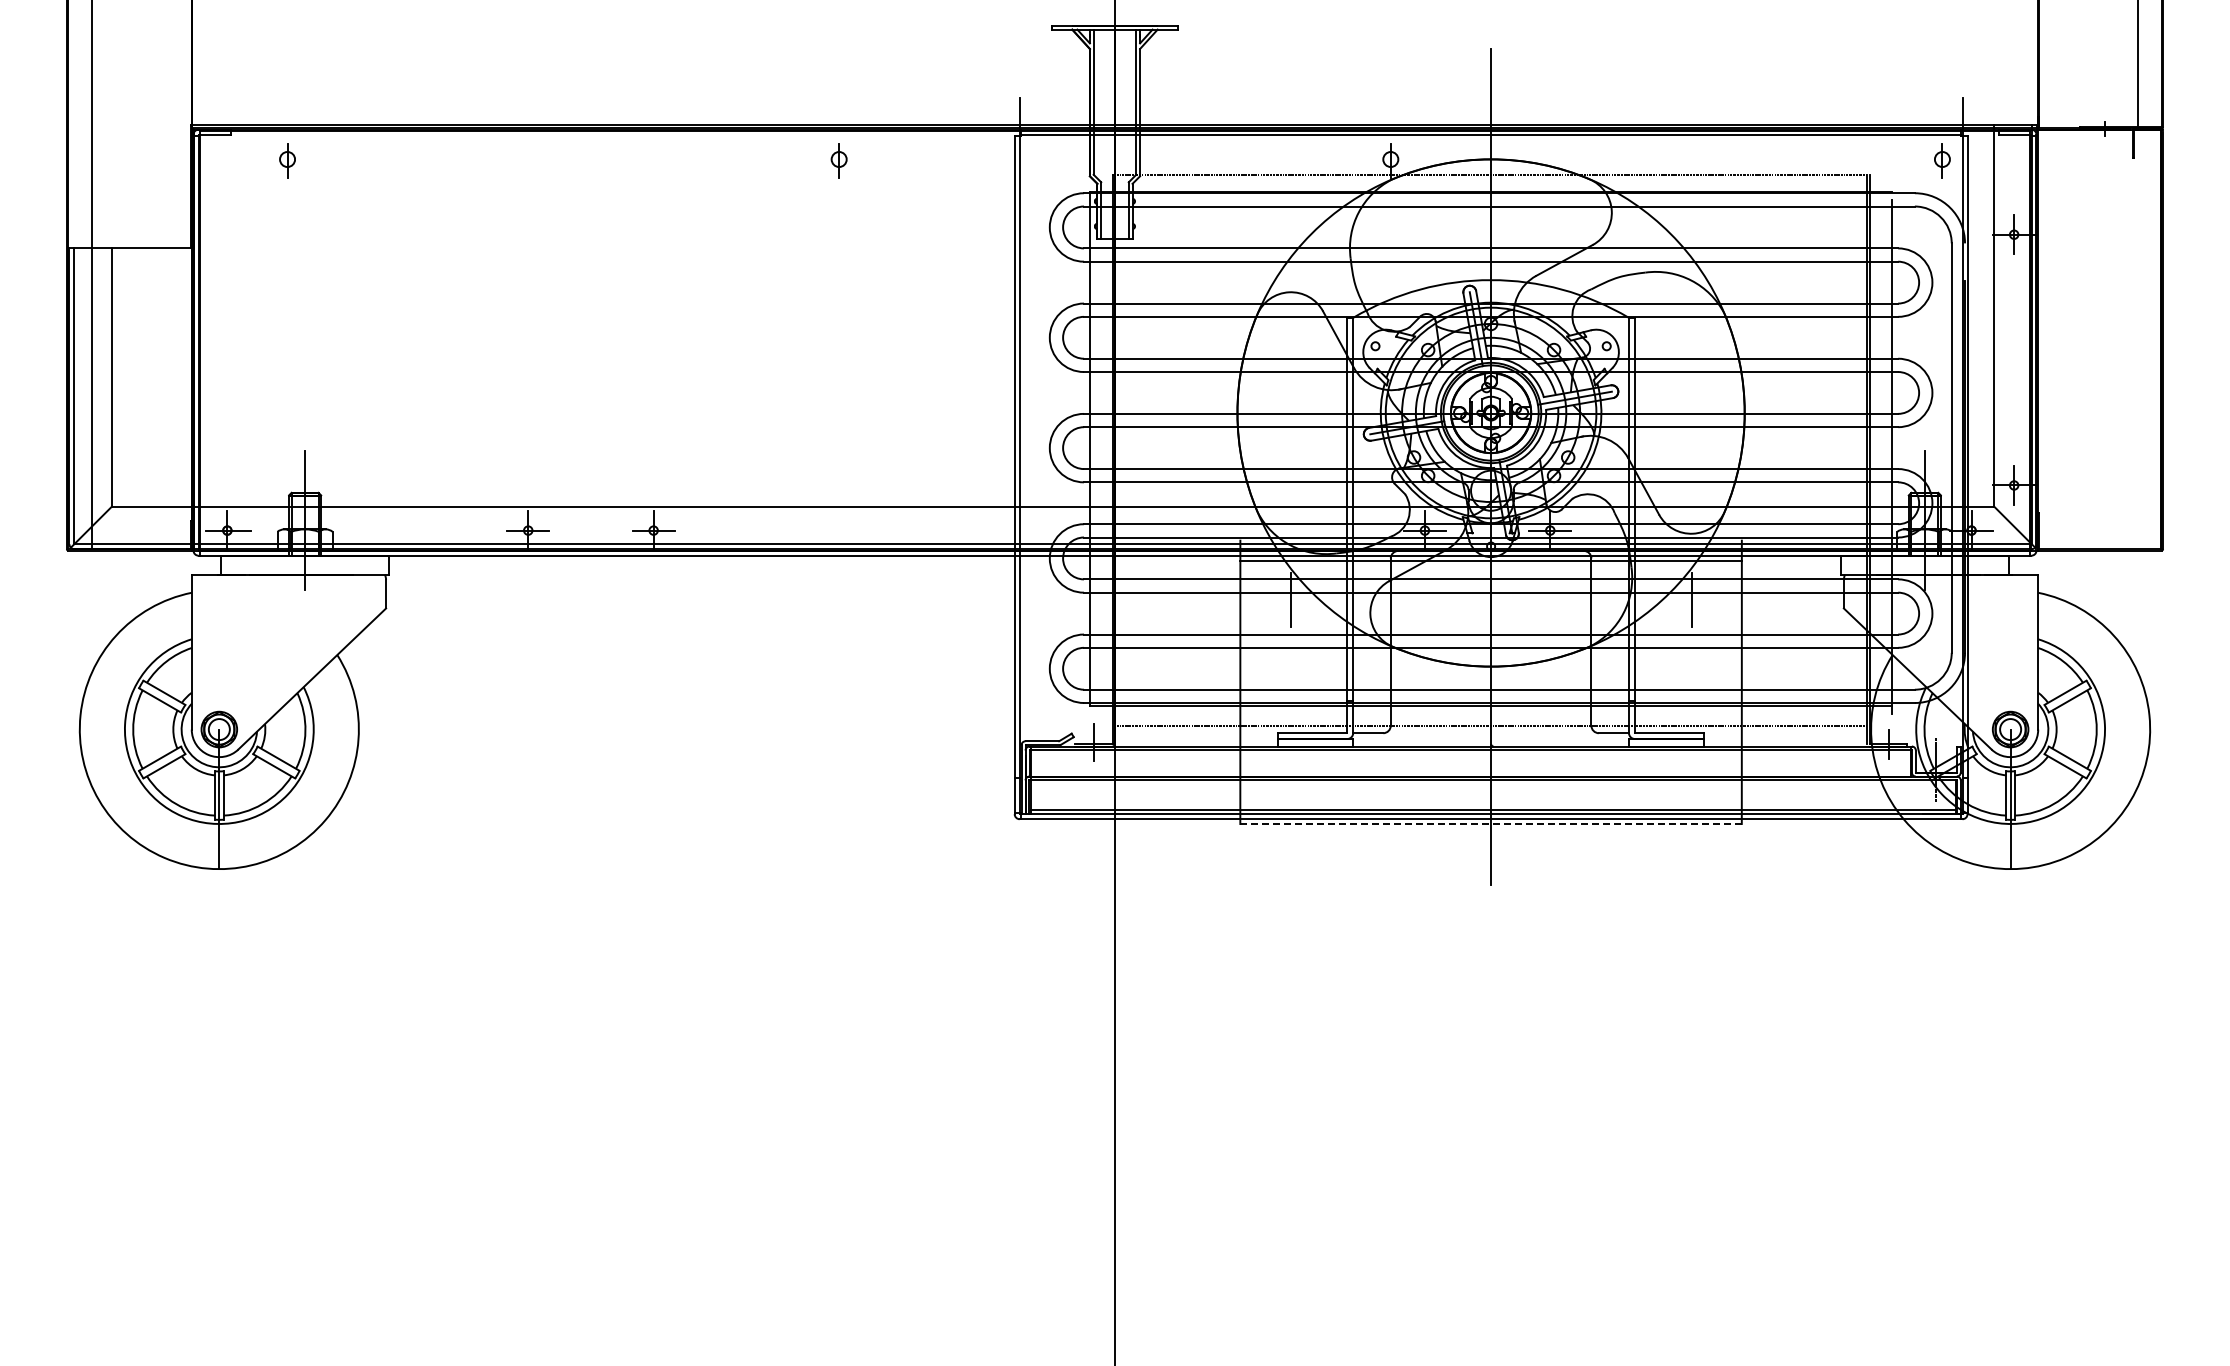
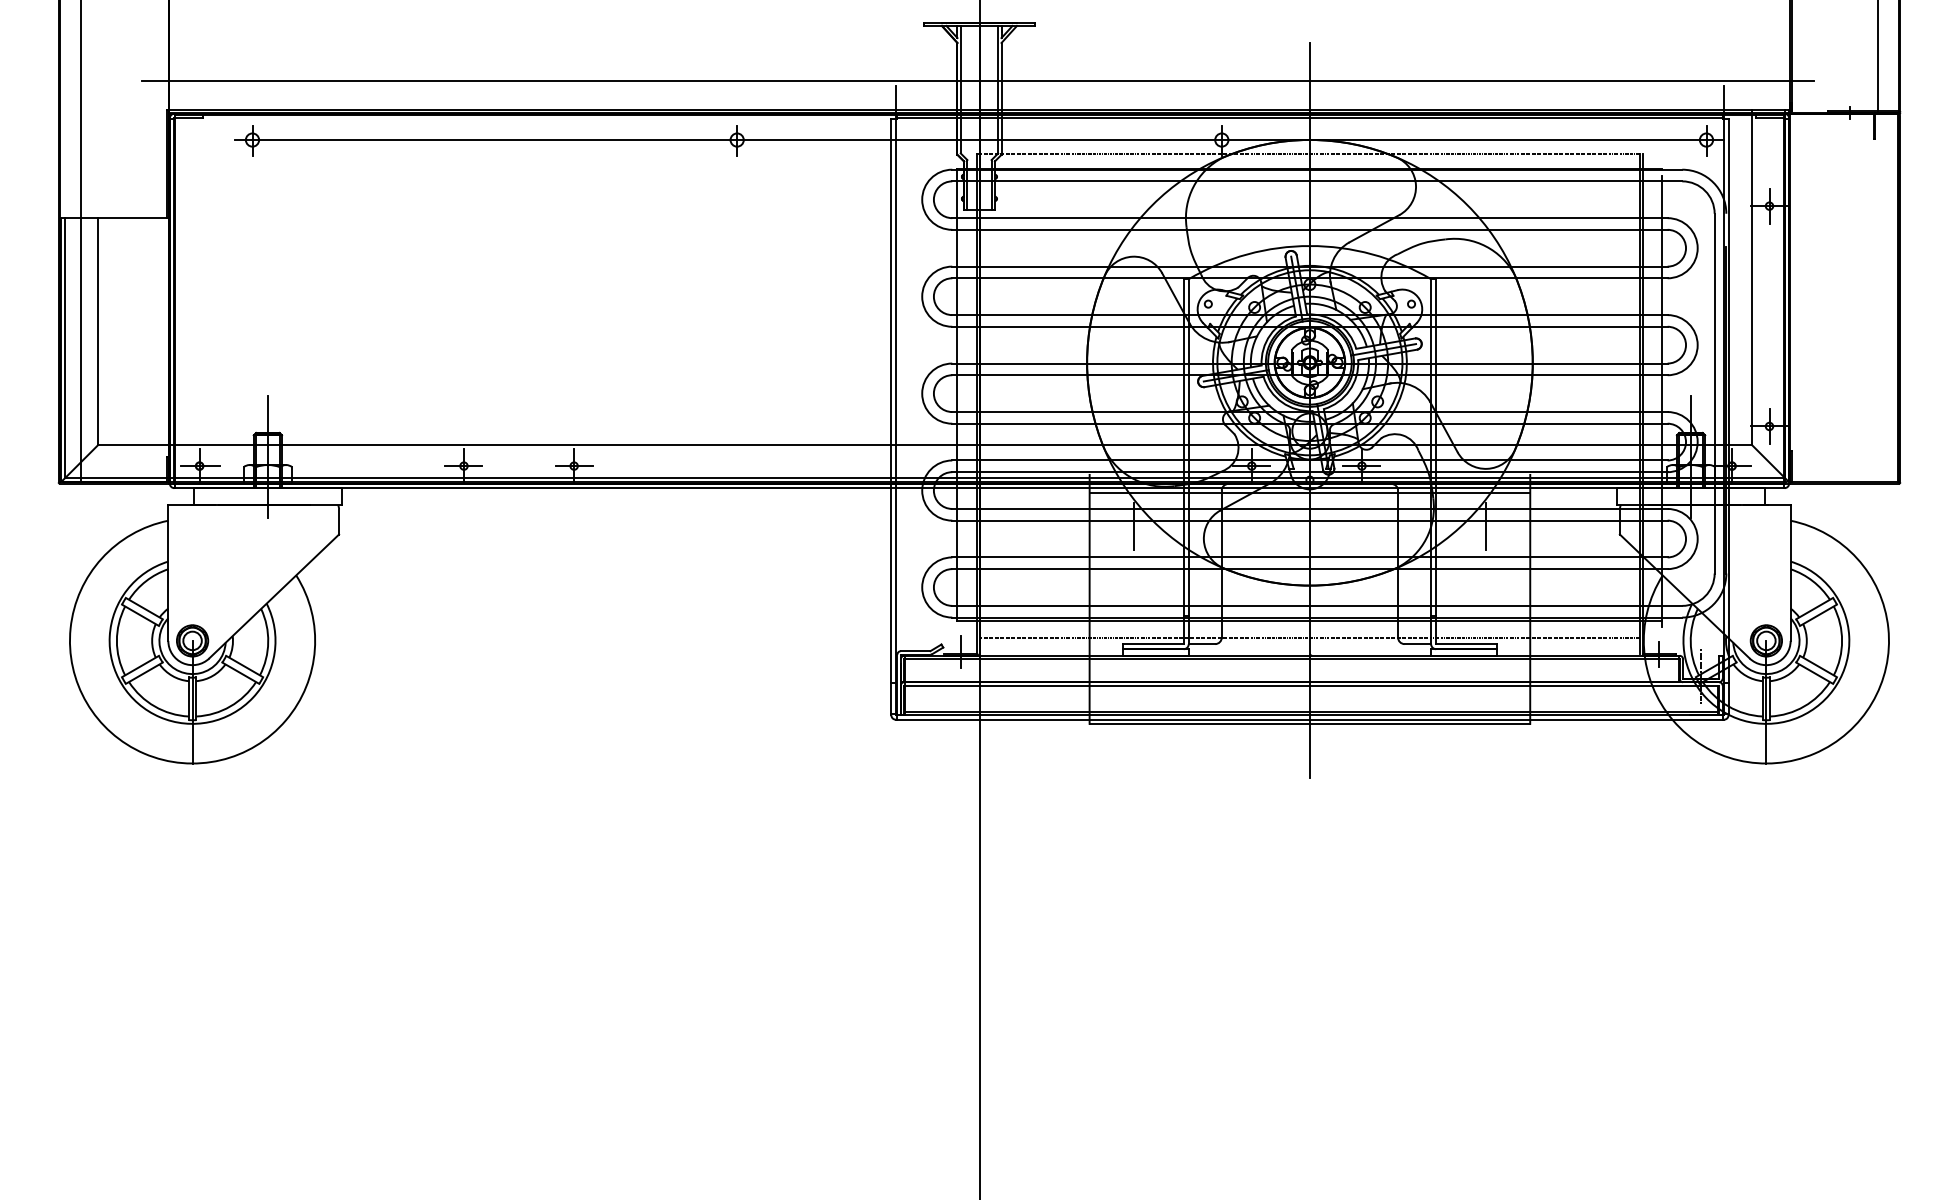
line: (1113, 91) -> (978, 80), added
line: (1115, 159) -> (979, 140), added
line: (1491, 823) -> (1310, 723), dashed -> solid

